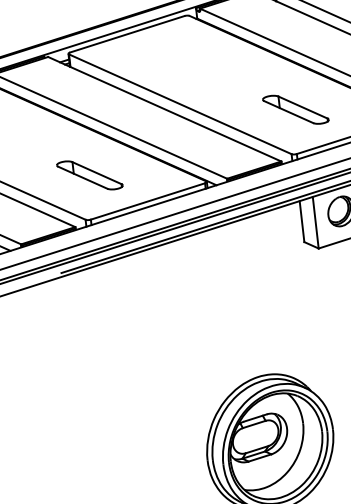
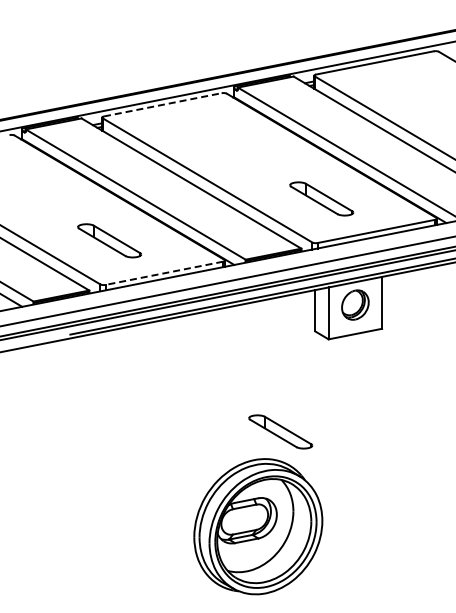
line: (126, 33) -> (162, 104), solid -> dashed
line: (148, 201) -> (164, 273), solid -> dashed
part: (281, 345) -> (280, 431), added

